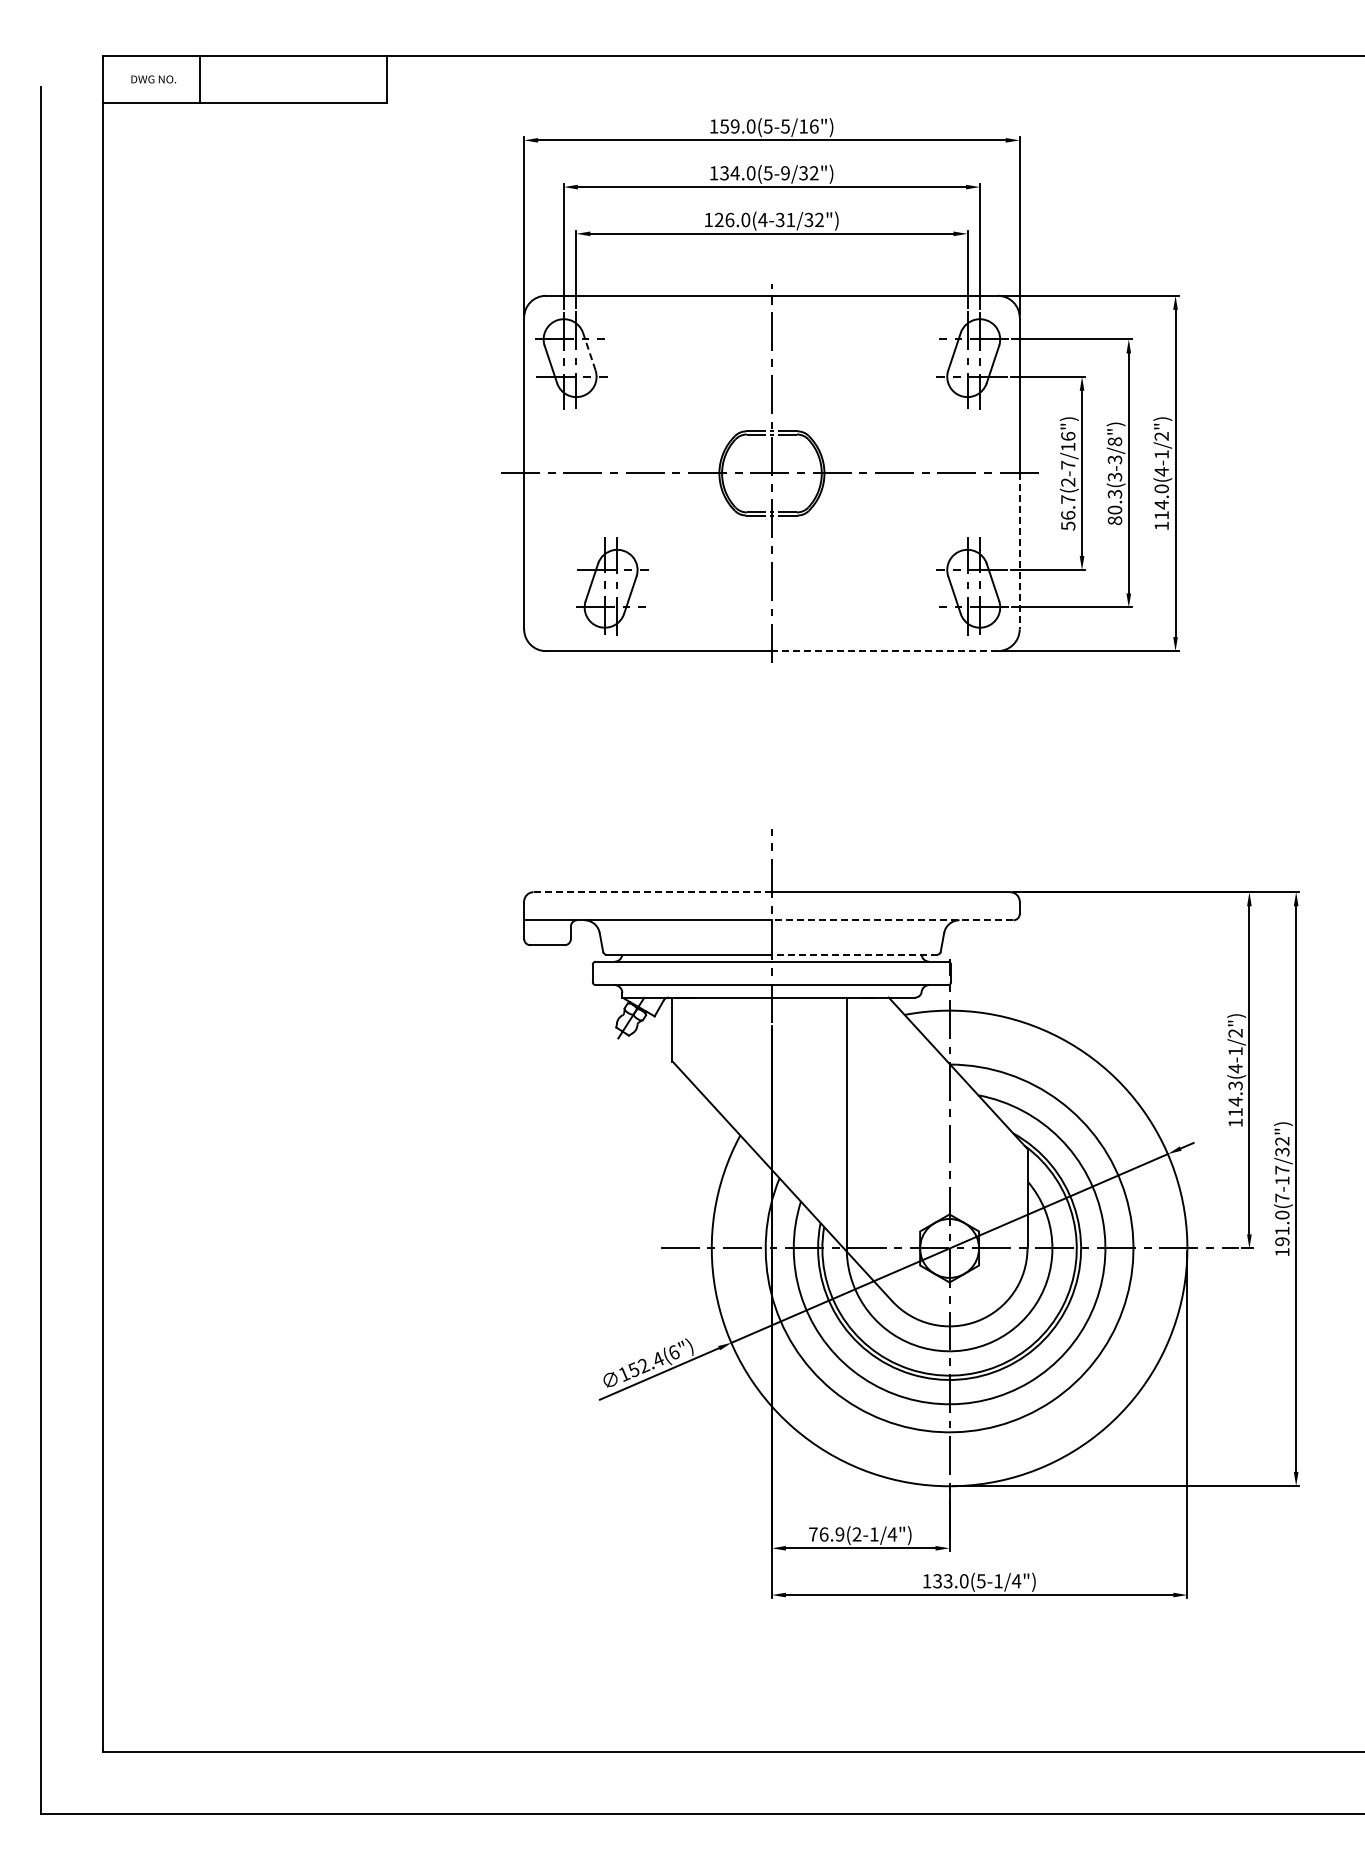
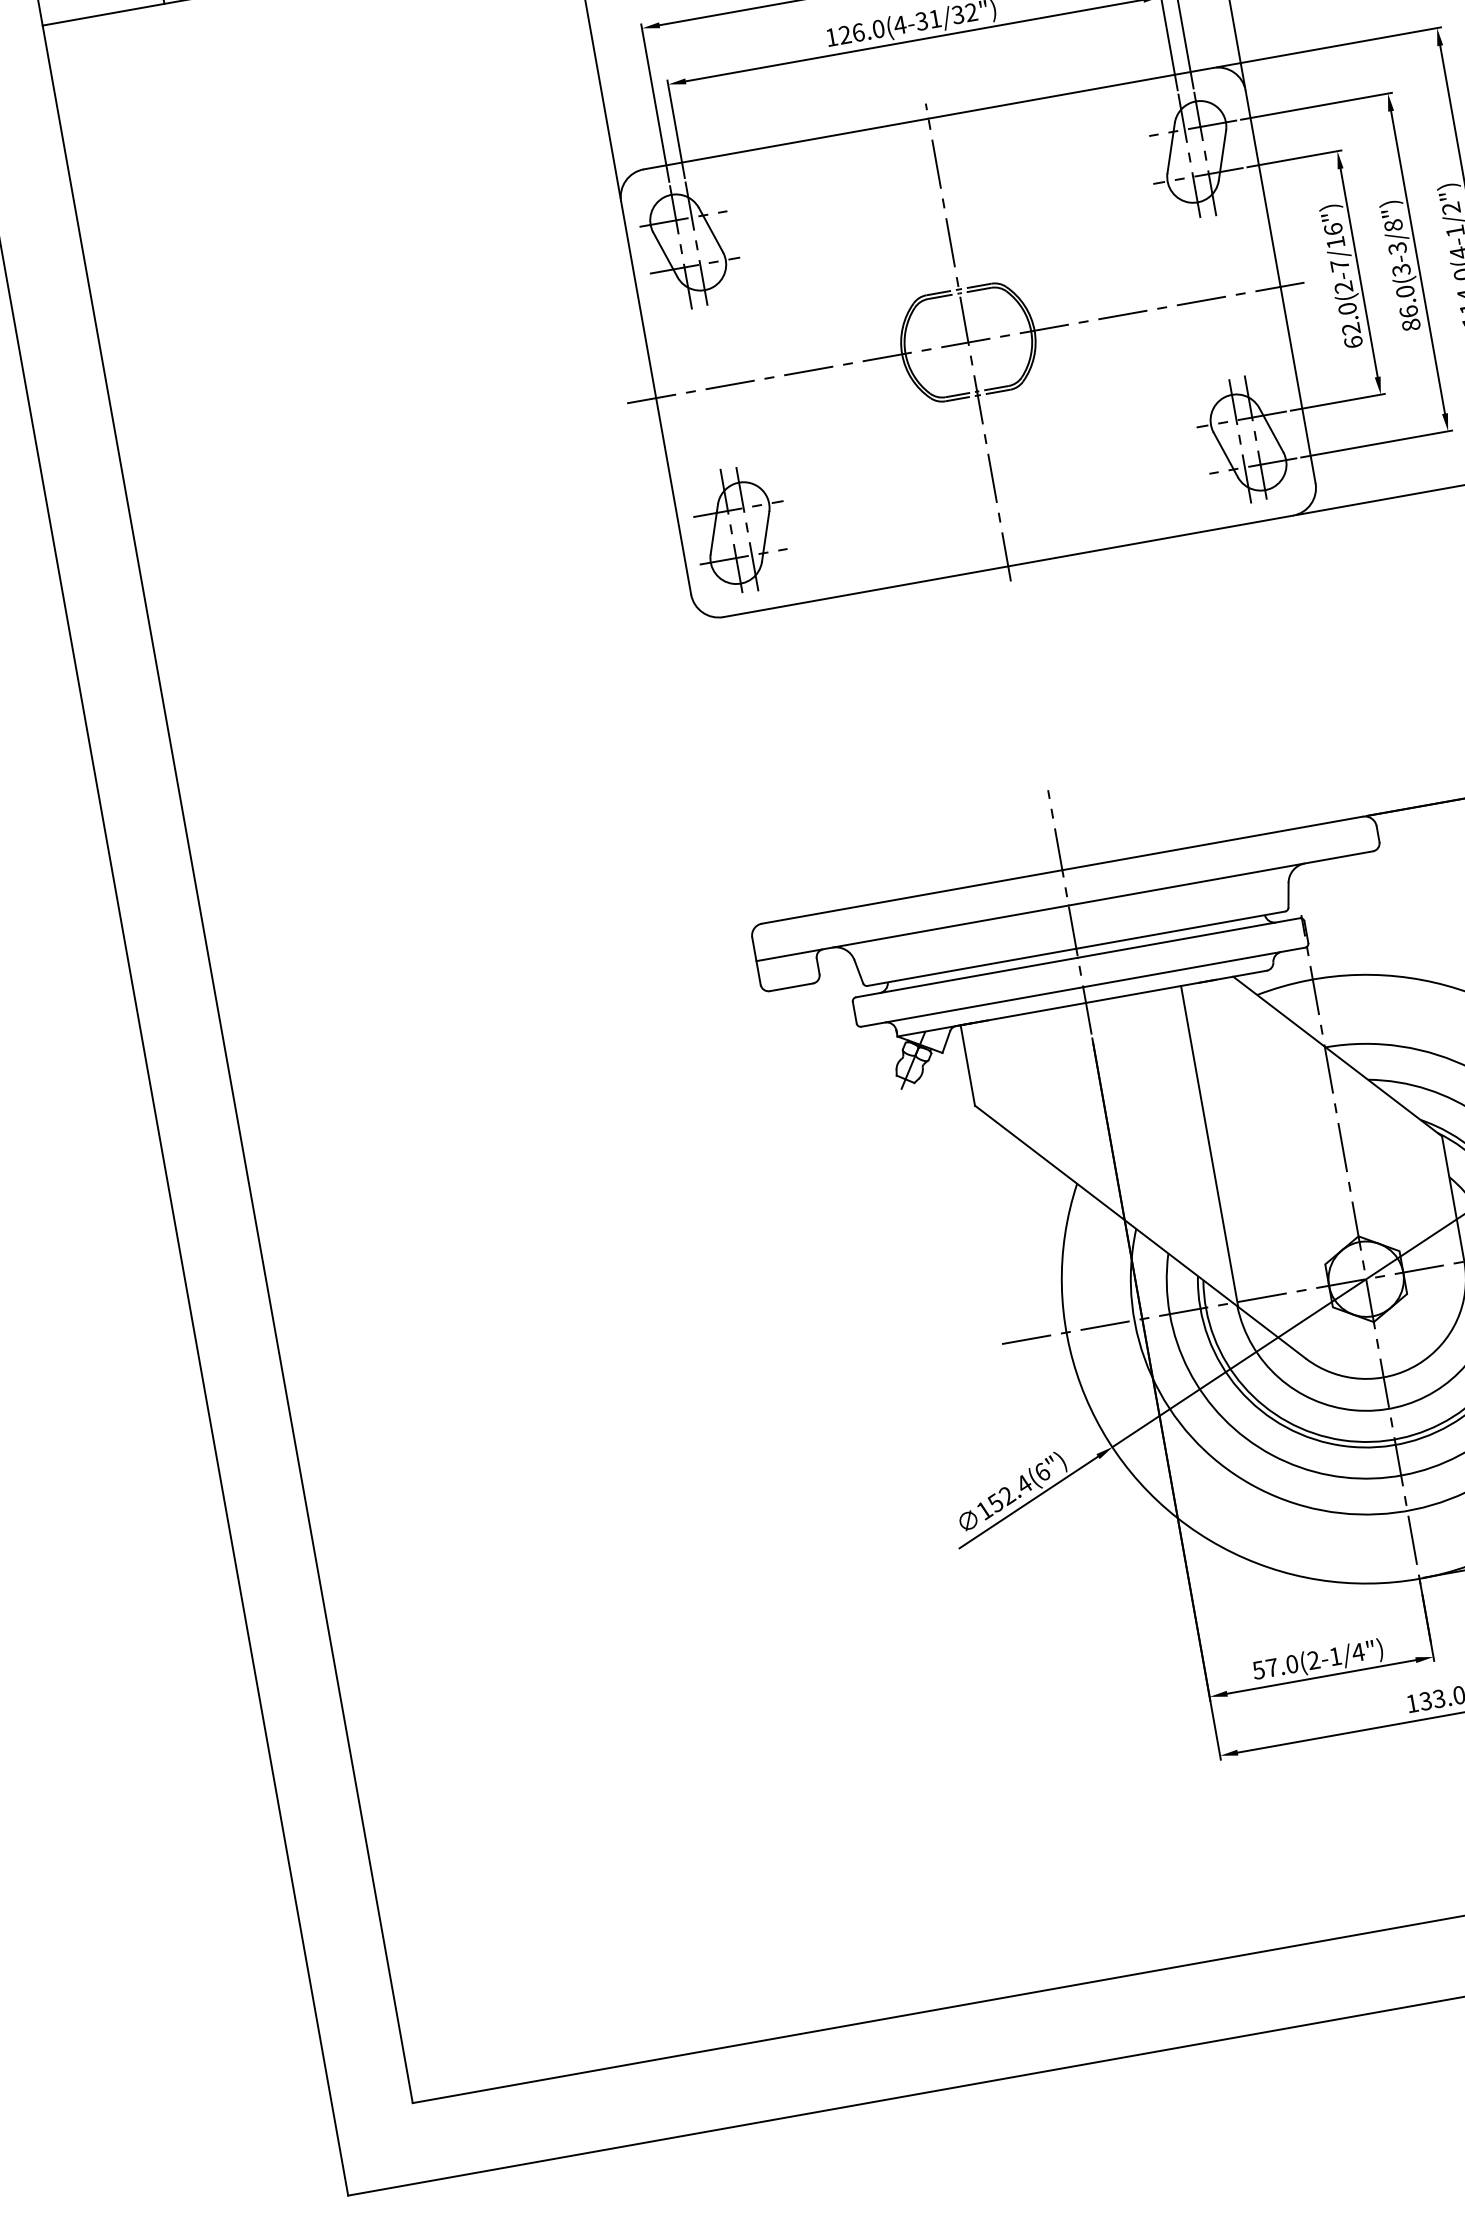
line: (589, 351) -> (711, 229), dashed -> solid
text: (1114, 501) -> (1406, 300), 80.3(3-3/8") -> 86.0(3-3/8")
text: (1068, 512) -> (1350, 325), 56.7(2-7/16") -> 62.0(2-7/16")
line: (1019, 551) -> (1297, 385), dashed -> solid
part: (612, 586) -> (741, 529), moved
line: (884, 651) -> (1150, 541), dashed -> solid
line: (653, 892) -> (913, 897), dashed -> solid
line: (892, 920) -> (1220, 878), dashed -> solid
line: (854, 954) -> (1180, 930), dashed -> solid
text: (826, 1534) -> (1275, 1667), 76.9(2-1/4") -> 57.0(2-1/4")

